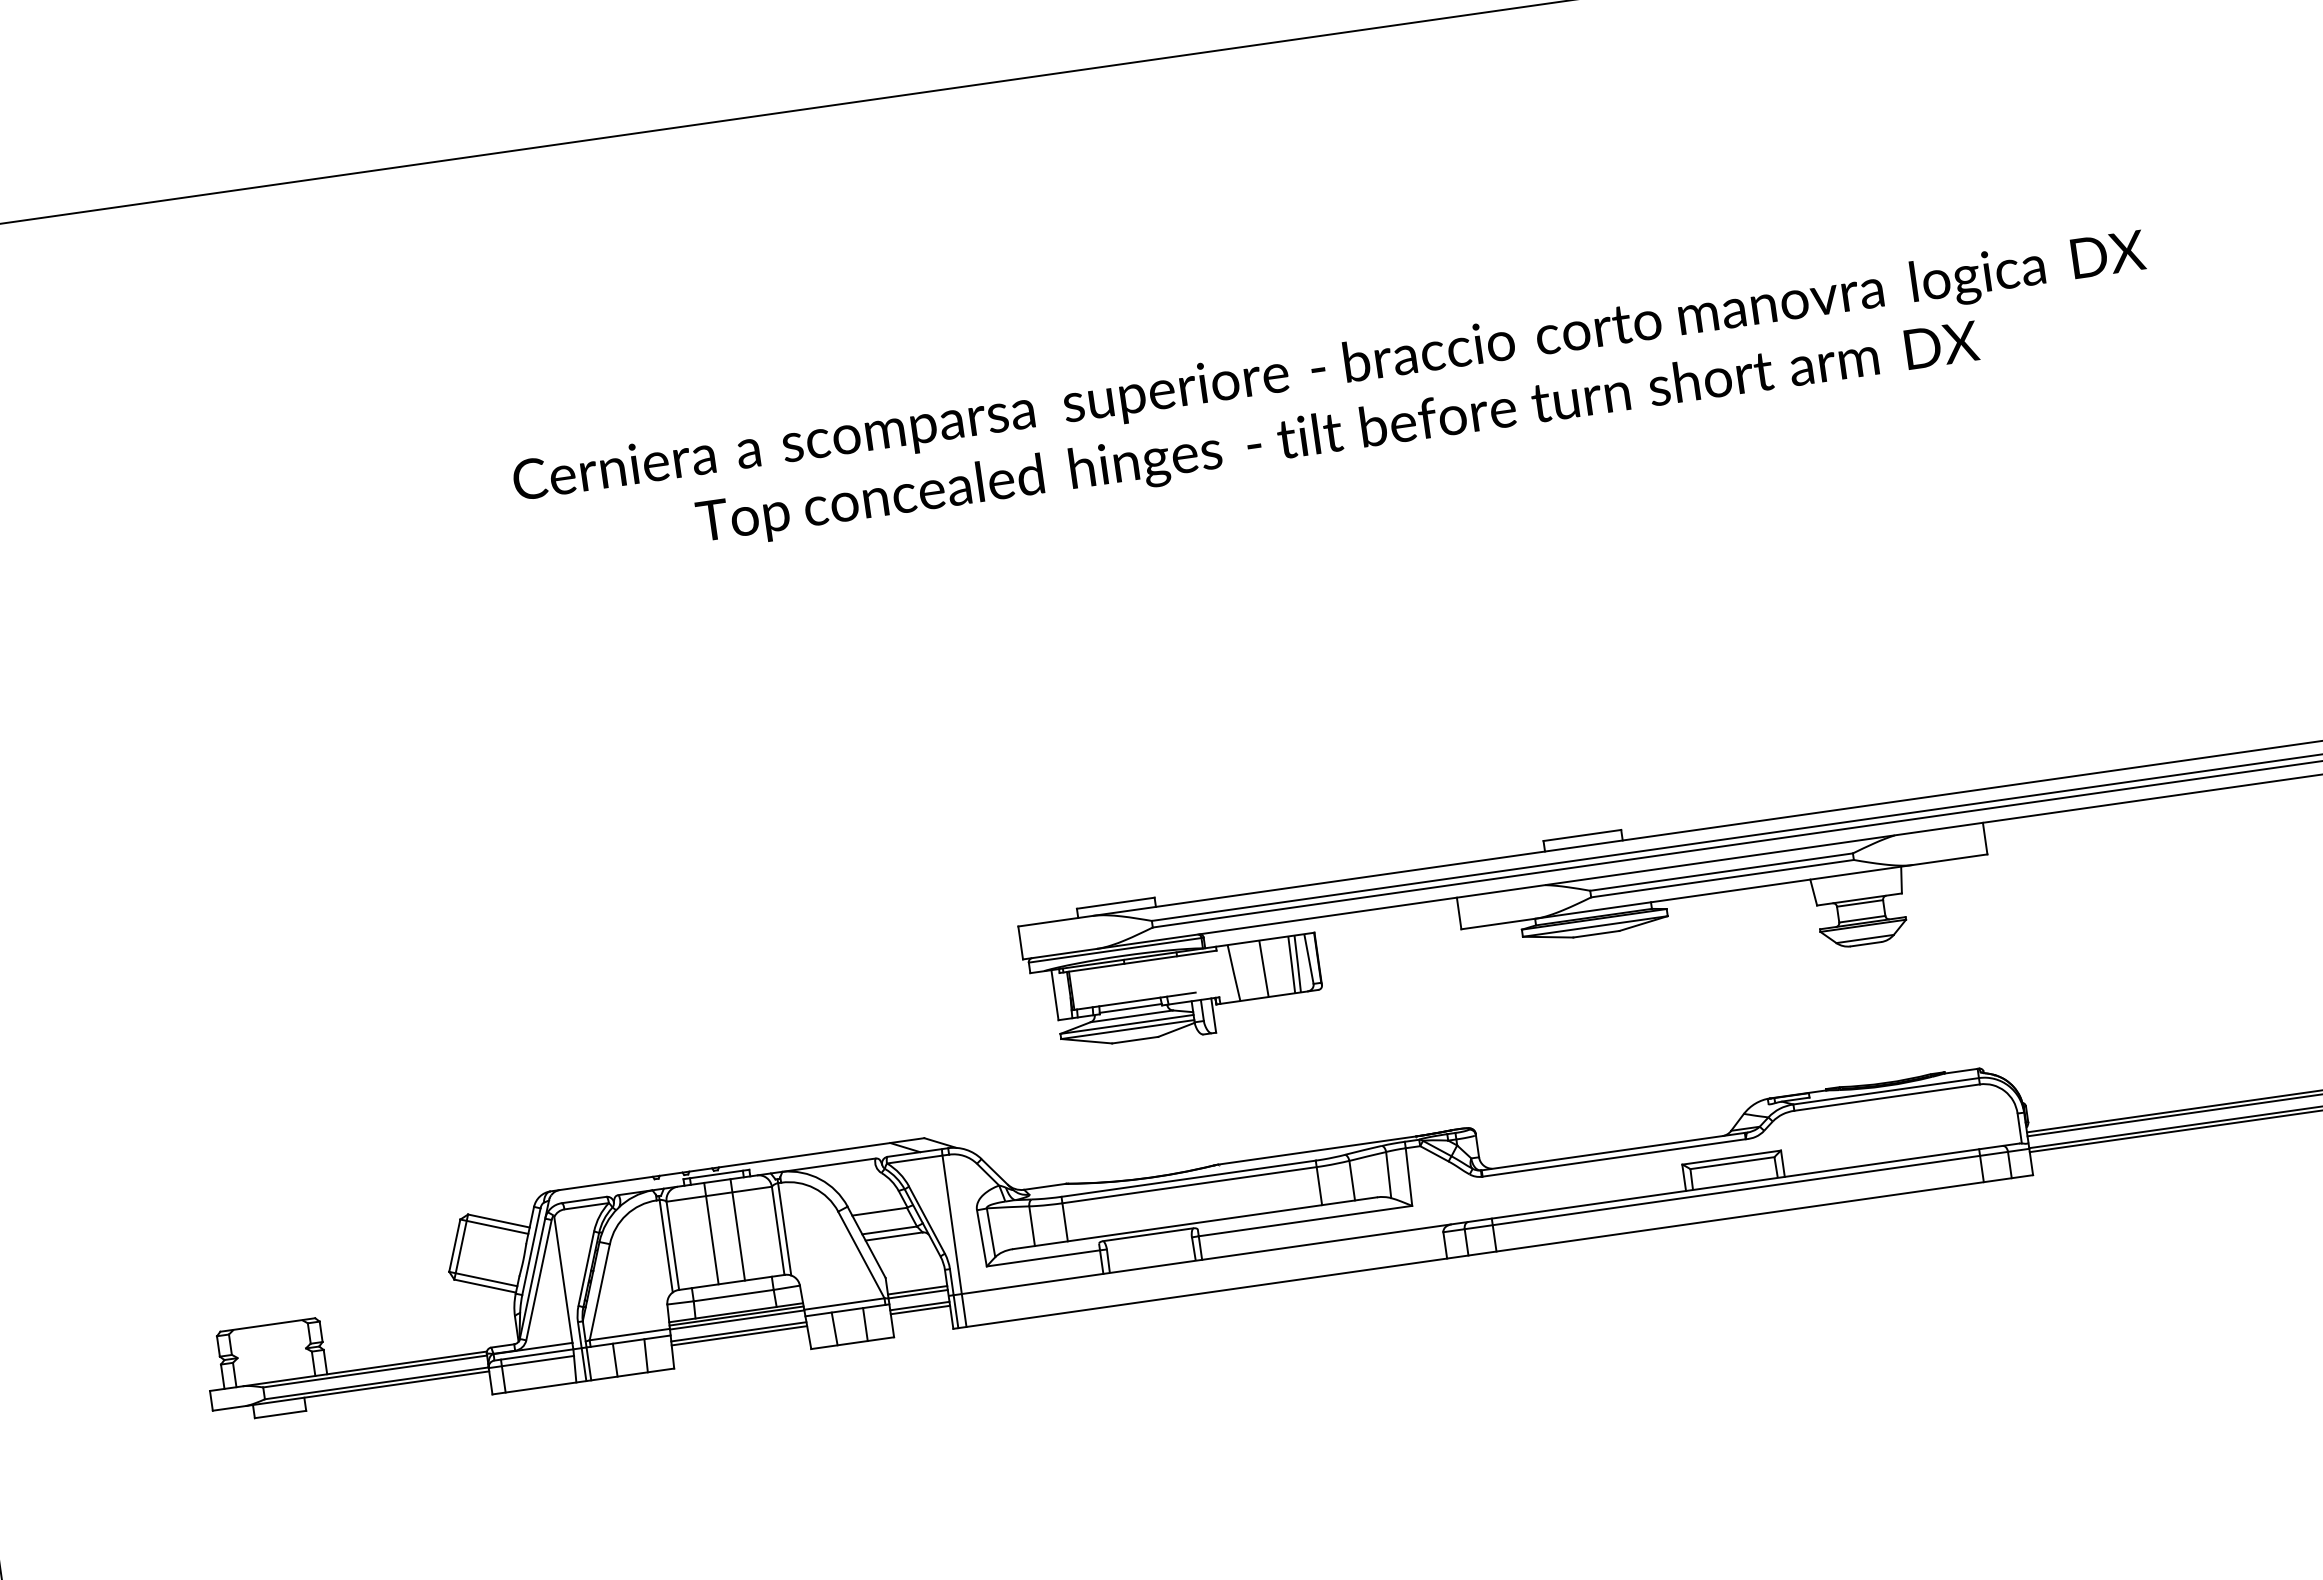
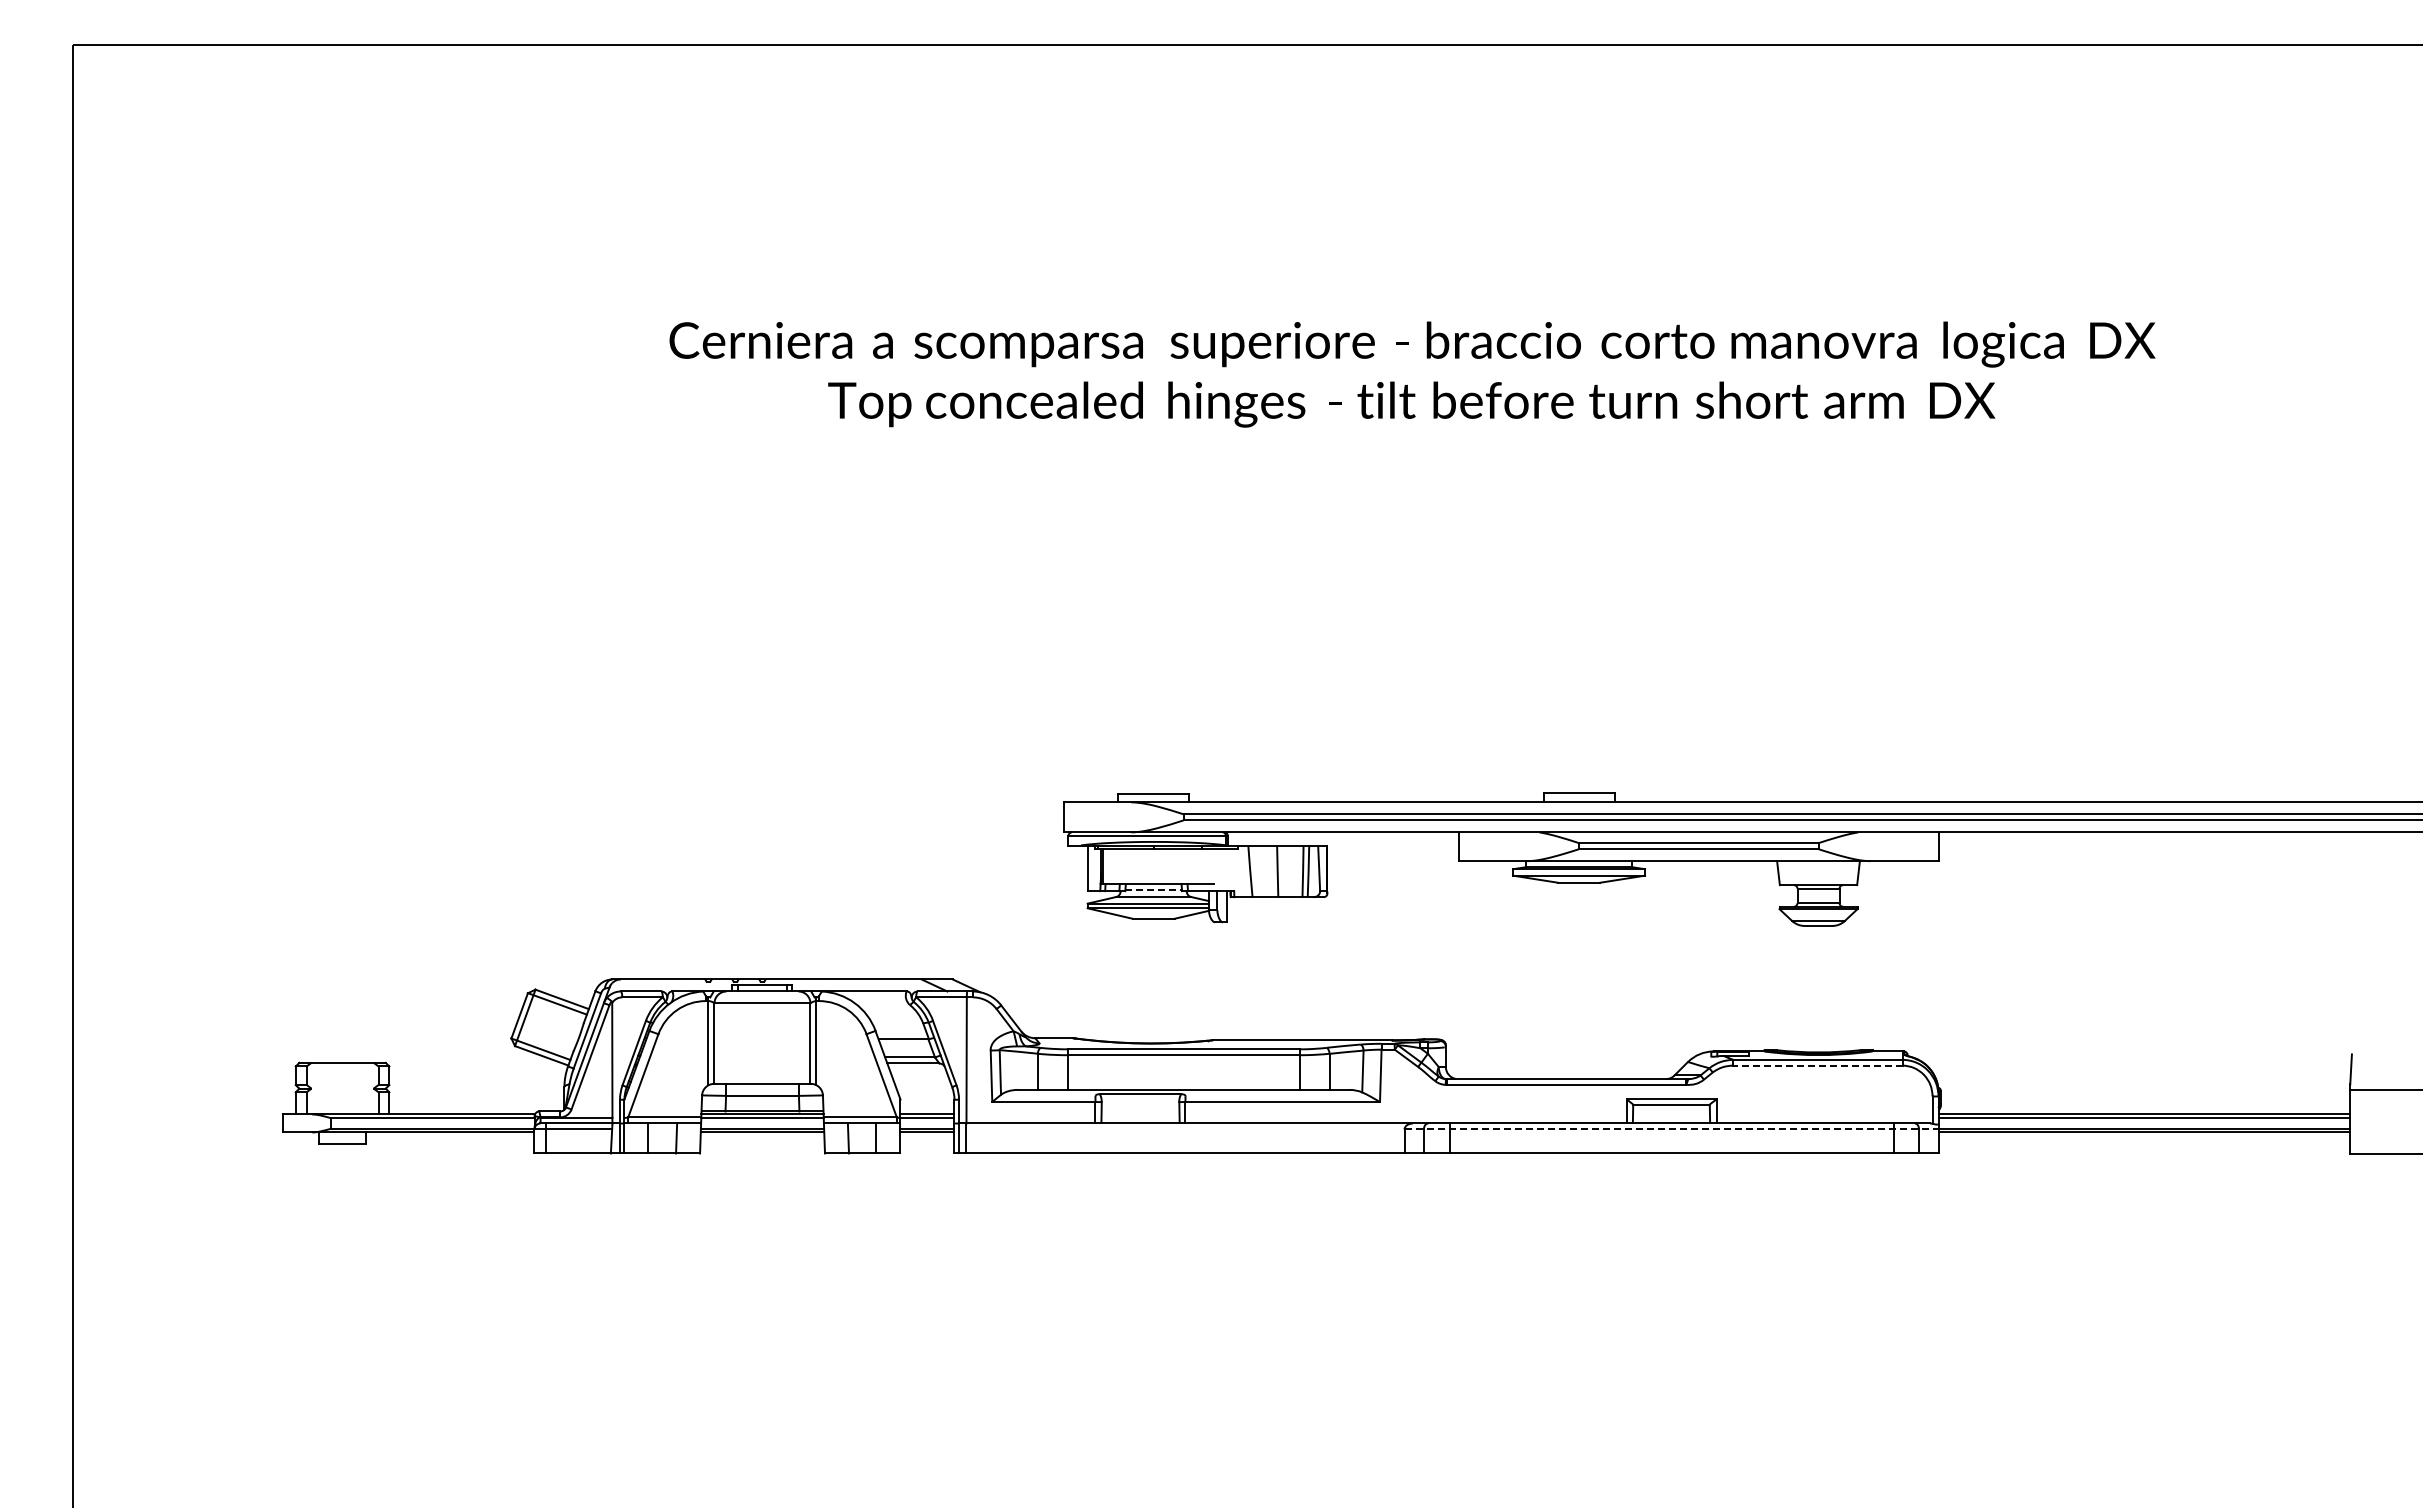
line: (1131, 1007) -> (1154, 889), solid -> dashed
line: (1886, 1097) -> (1817, 1065), solid -> dashed
line: (1737, 1190) -> (1672, 1129), solid -> dashed
line: (737, 1229) -> (774, 1037), removed
line: (711, 1233) -> (750, 1037), removed

